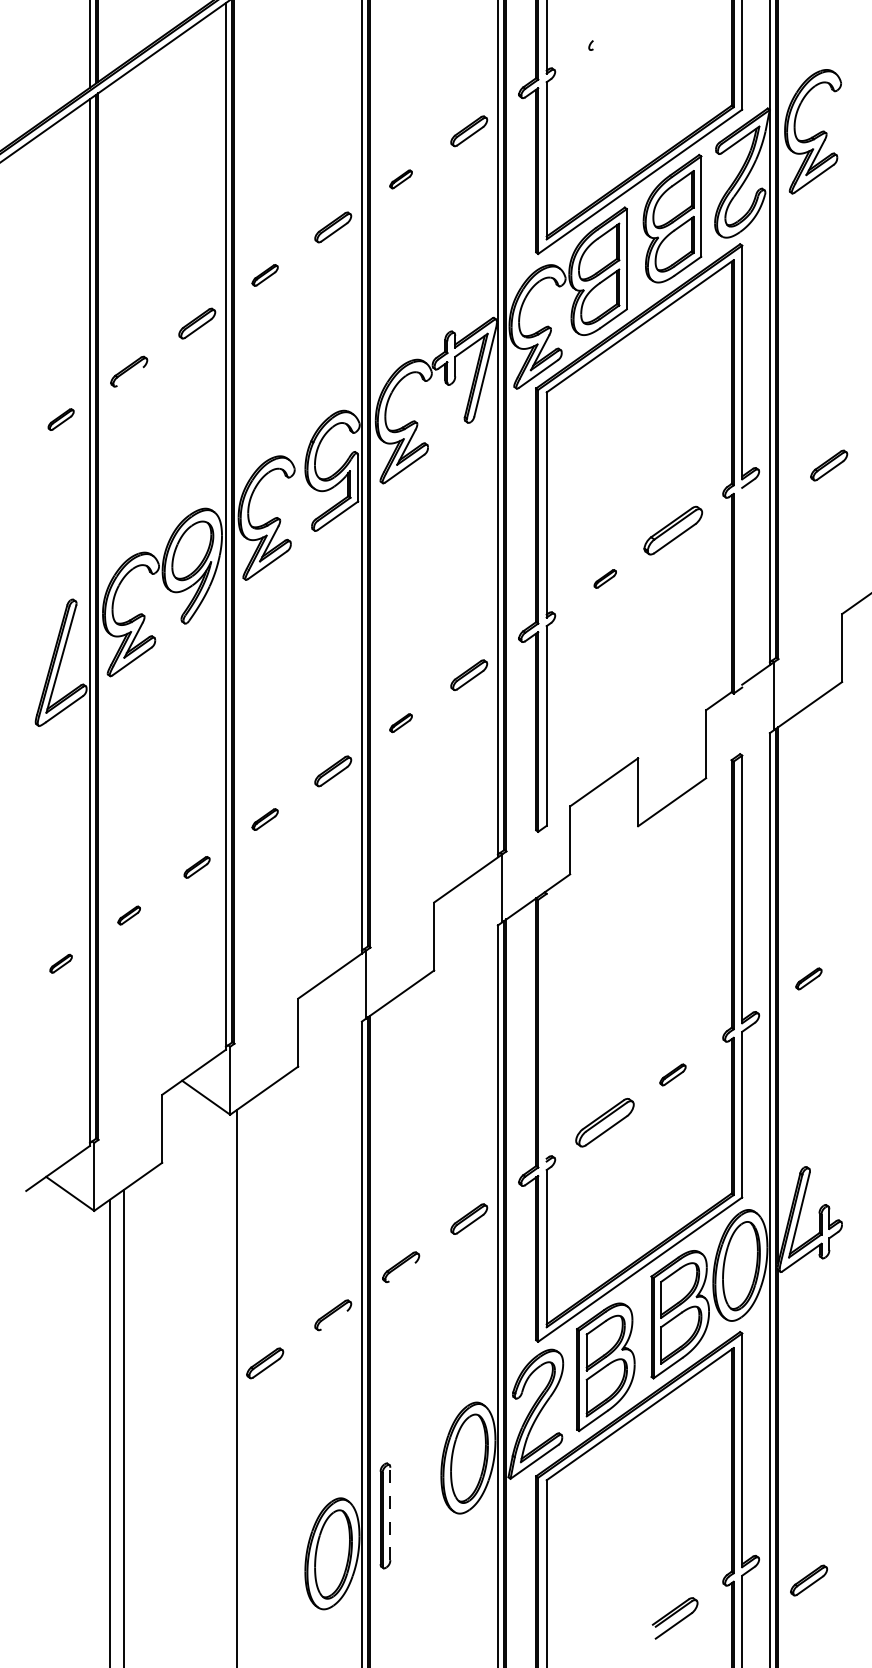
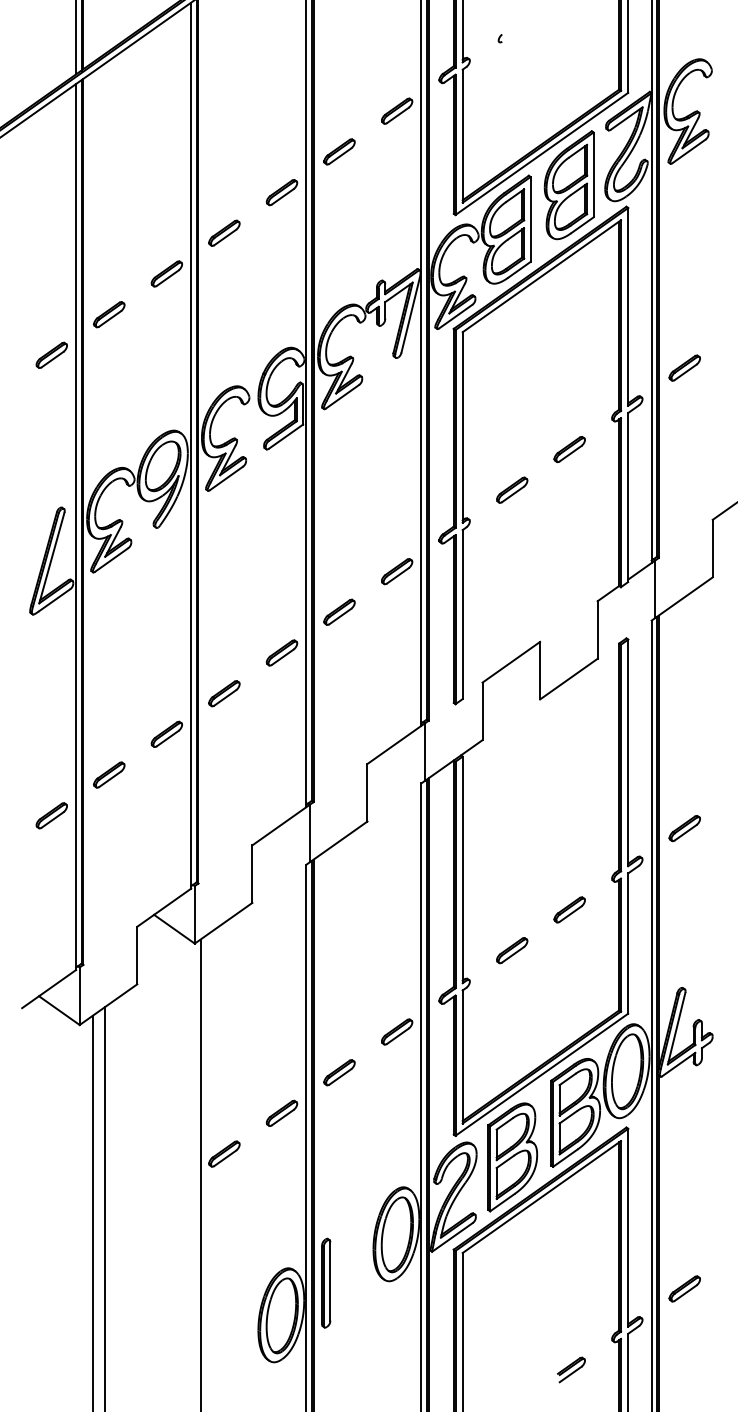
part: (401, 178) -> (339, 151), size x1.67
part: (265, 274) -> (224, 232), size x1.43
line: (130, 376) -> (110, 318), added
part: (60, 418) -> (51, 354), size x1.43
part: (828, 464) -> (684, 367), moved
part: (672, 530) -> (569, 449), size x0.62
part: (605, 578) -> (512, 489), size x1.67
line: (742, 587) -> (628, 497), added
part: (401, 722) -> (339, 611), size x1.67
part: (265, 819) -> (224, 693), size x1.43
part: (196, 866) -> (166, 733), size x1.43
part: (129, 914) -> (109, 774), size x1.67
part: (60, 963) -> (51, 815), size x1.67
part: (808, 978) -> (684, 828), size x1.43
line: (546, 1027) -> (462, 869), added
part: (672, 1074) -> (569, 909), size x1.43
part: (605, 1122) -> (512, 950), size x0.62
line: (402, 1271) -> (340, 1076), added
line: (333, 1320) -> (282, 1117), added
line: (390, 1513) -> (330, 1281), dashed -> solid
part: (808, 1580) -> (684, 1288), moved
part: (675, 1617) -> (571, 1369), size x0.71

